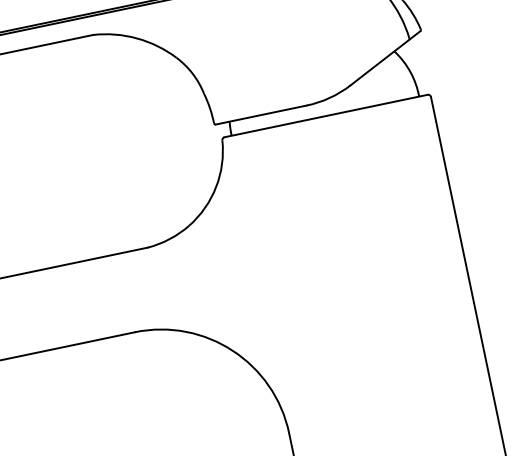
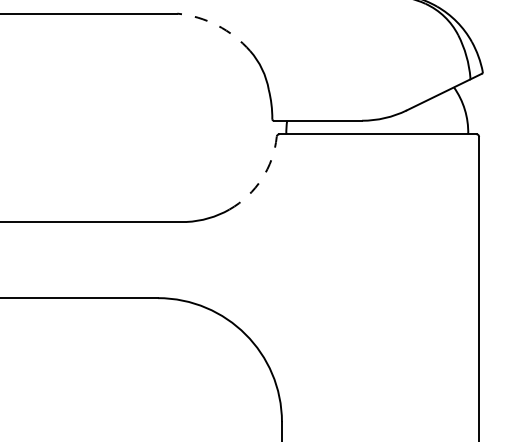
arc: (137, 38) -> (217, 25), solid -> dashed
arc: (215, 186) -> (261, 178), solid -> dashed

